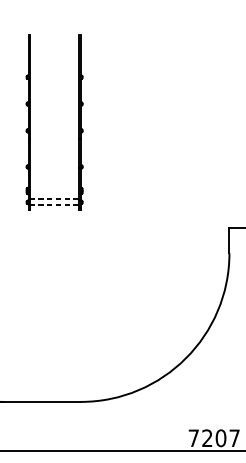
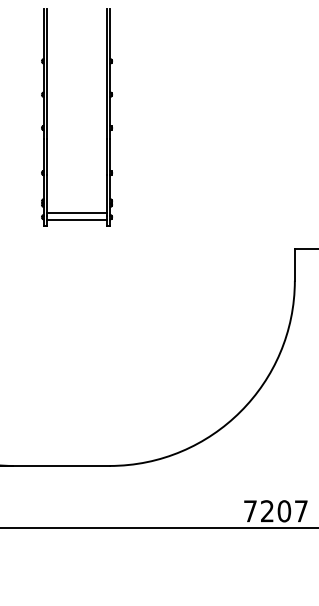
line: (54, 199) -> (76, 213), dashed -> solid
line: (54, 204) -> (76, 220), dashed -> solid

